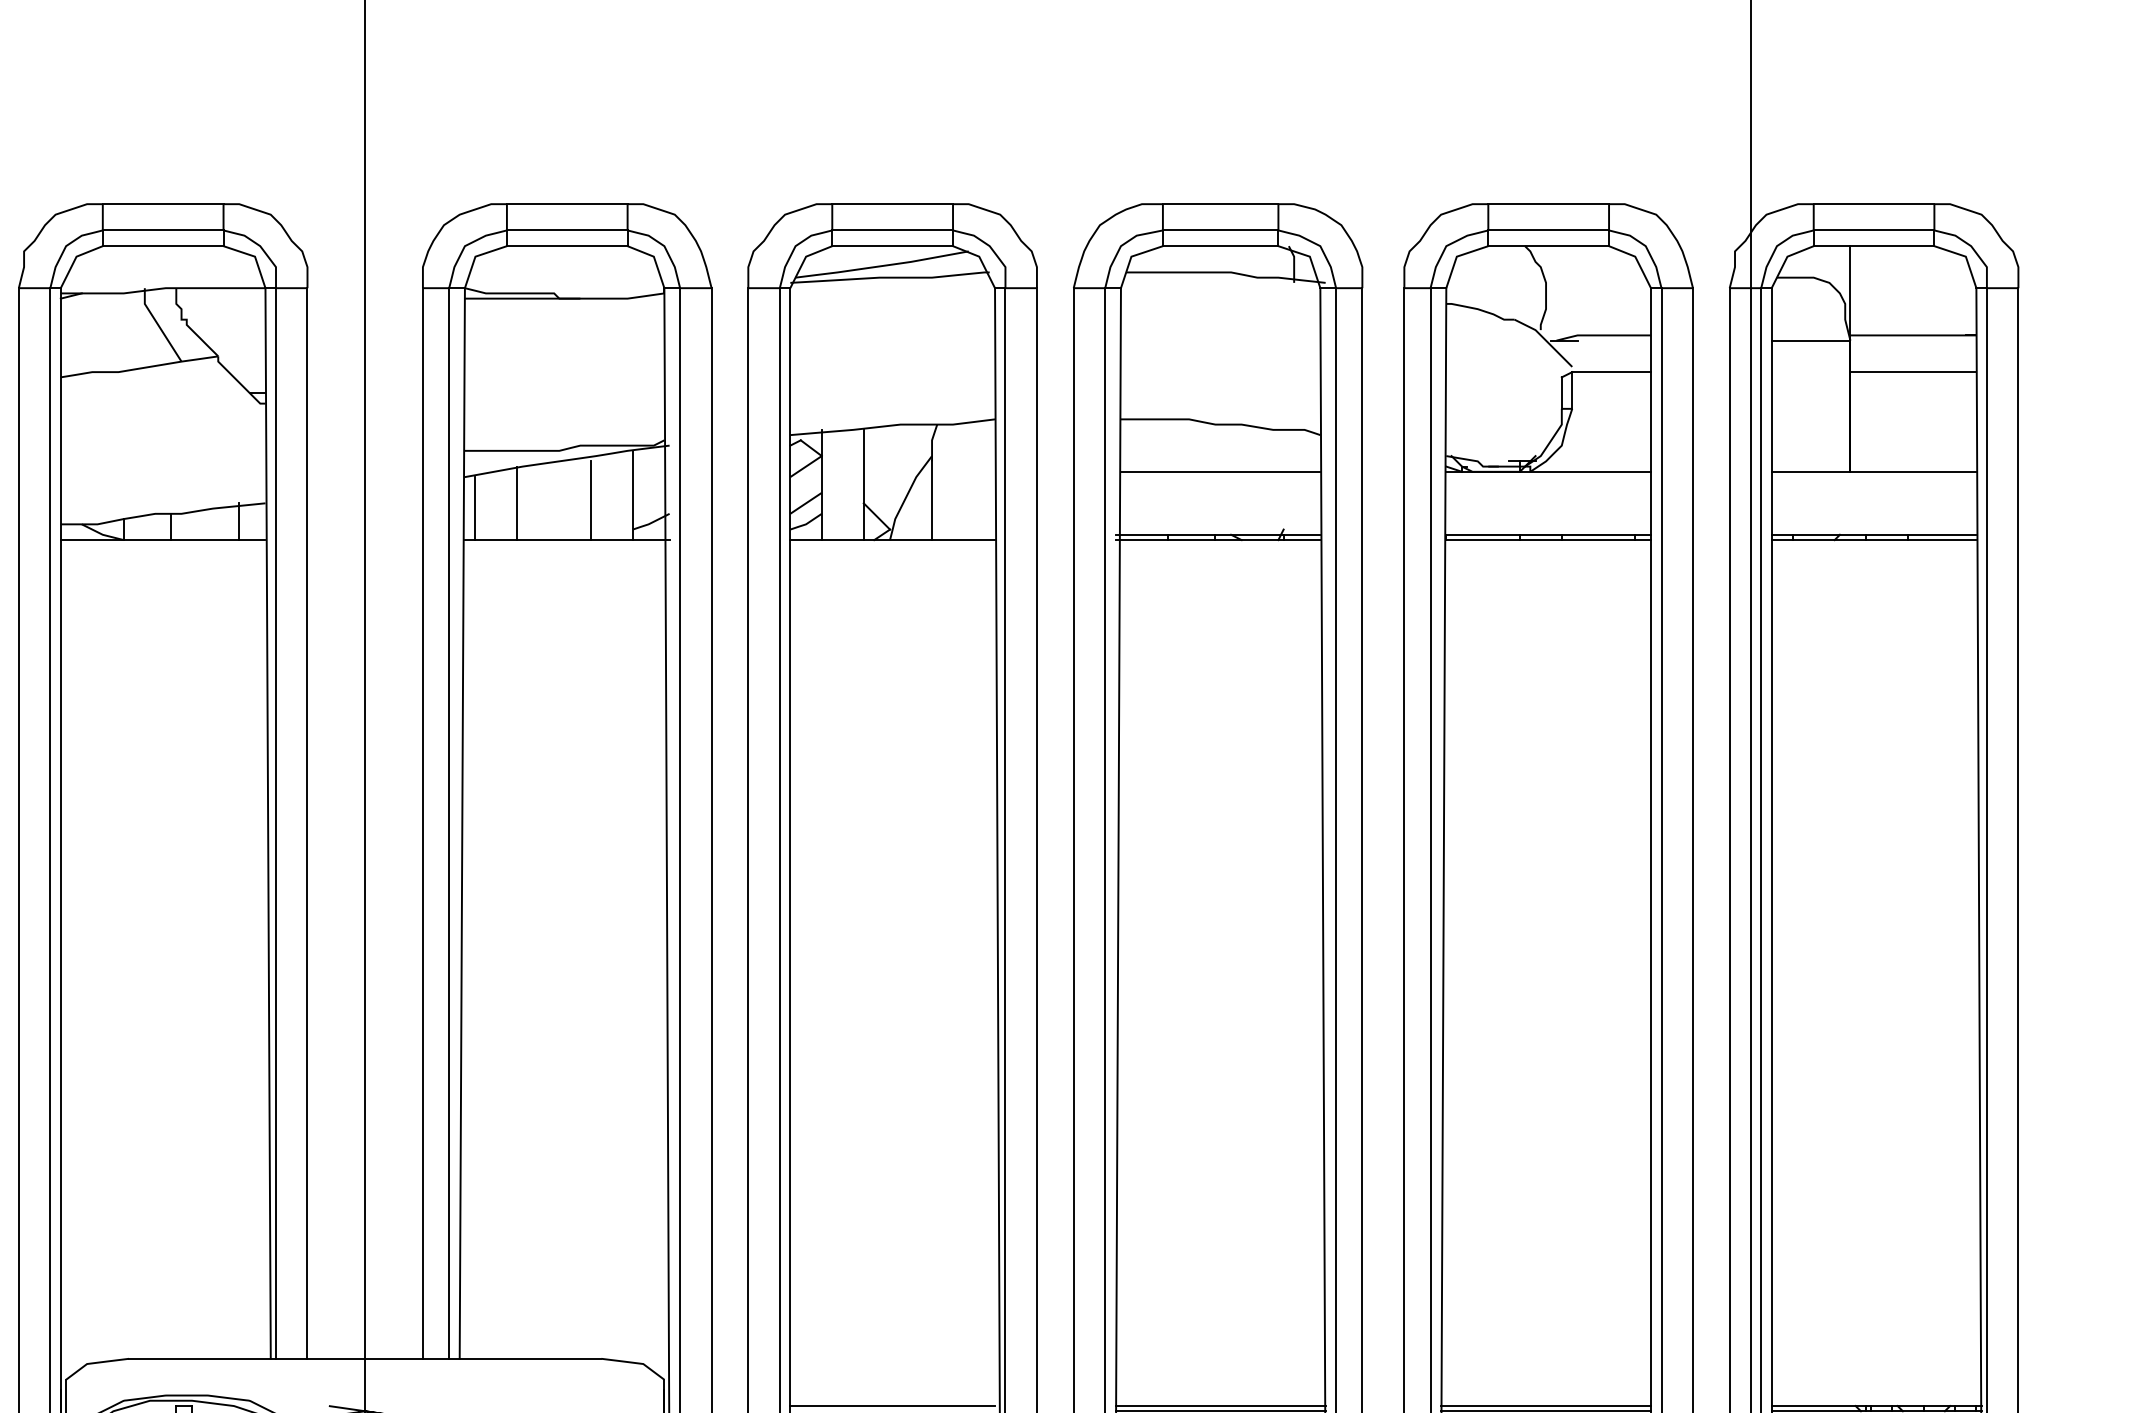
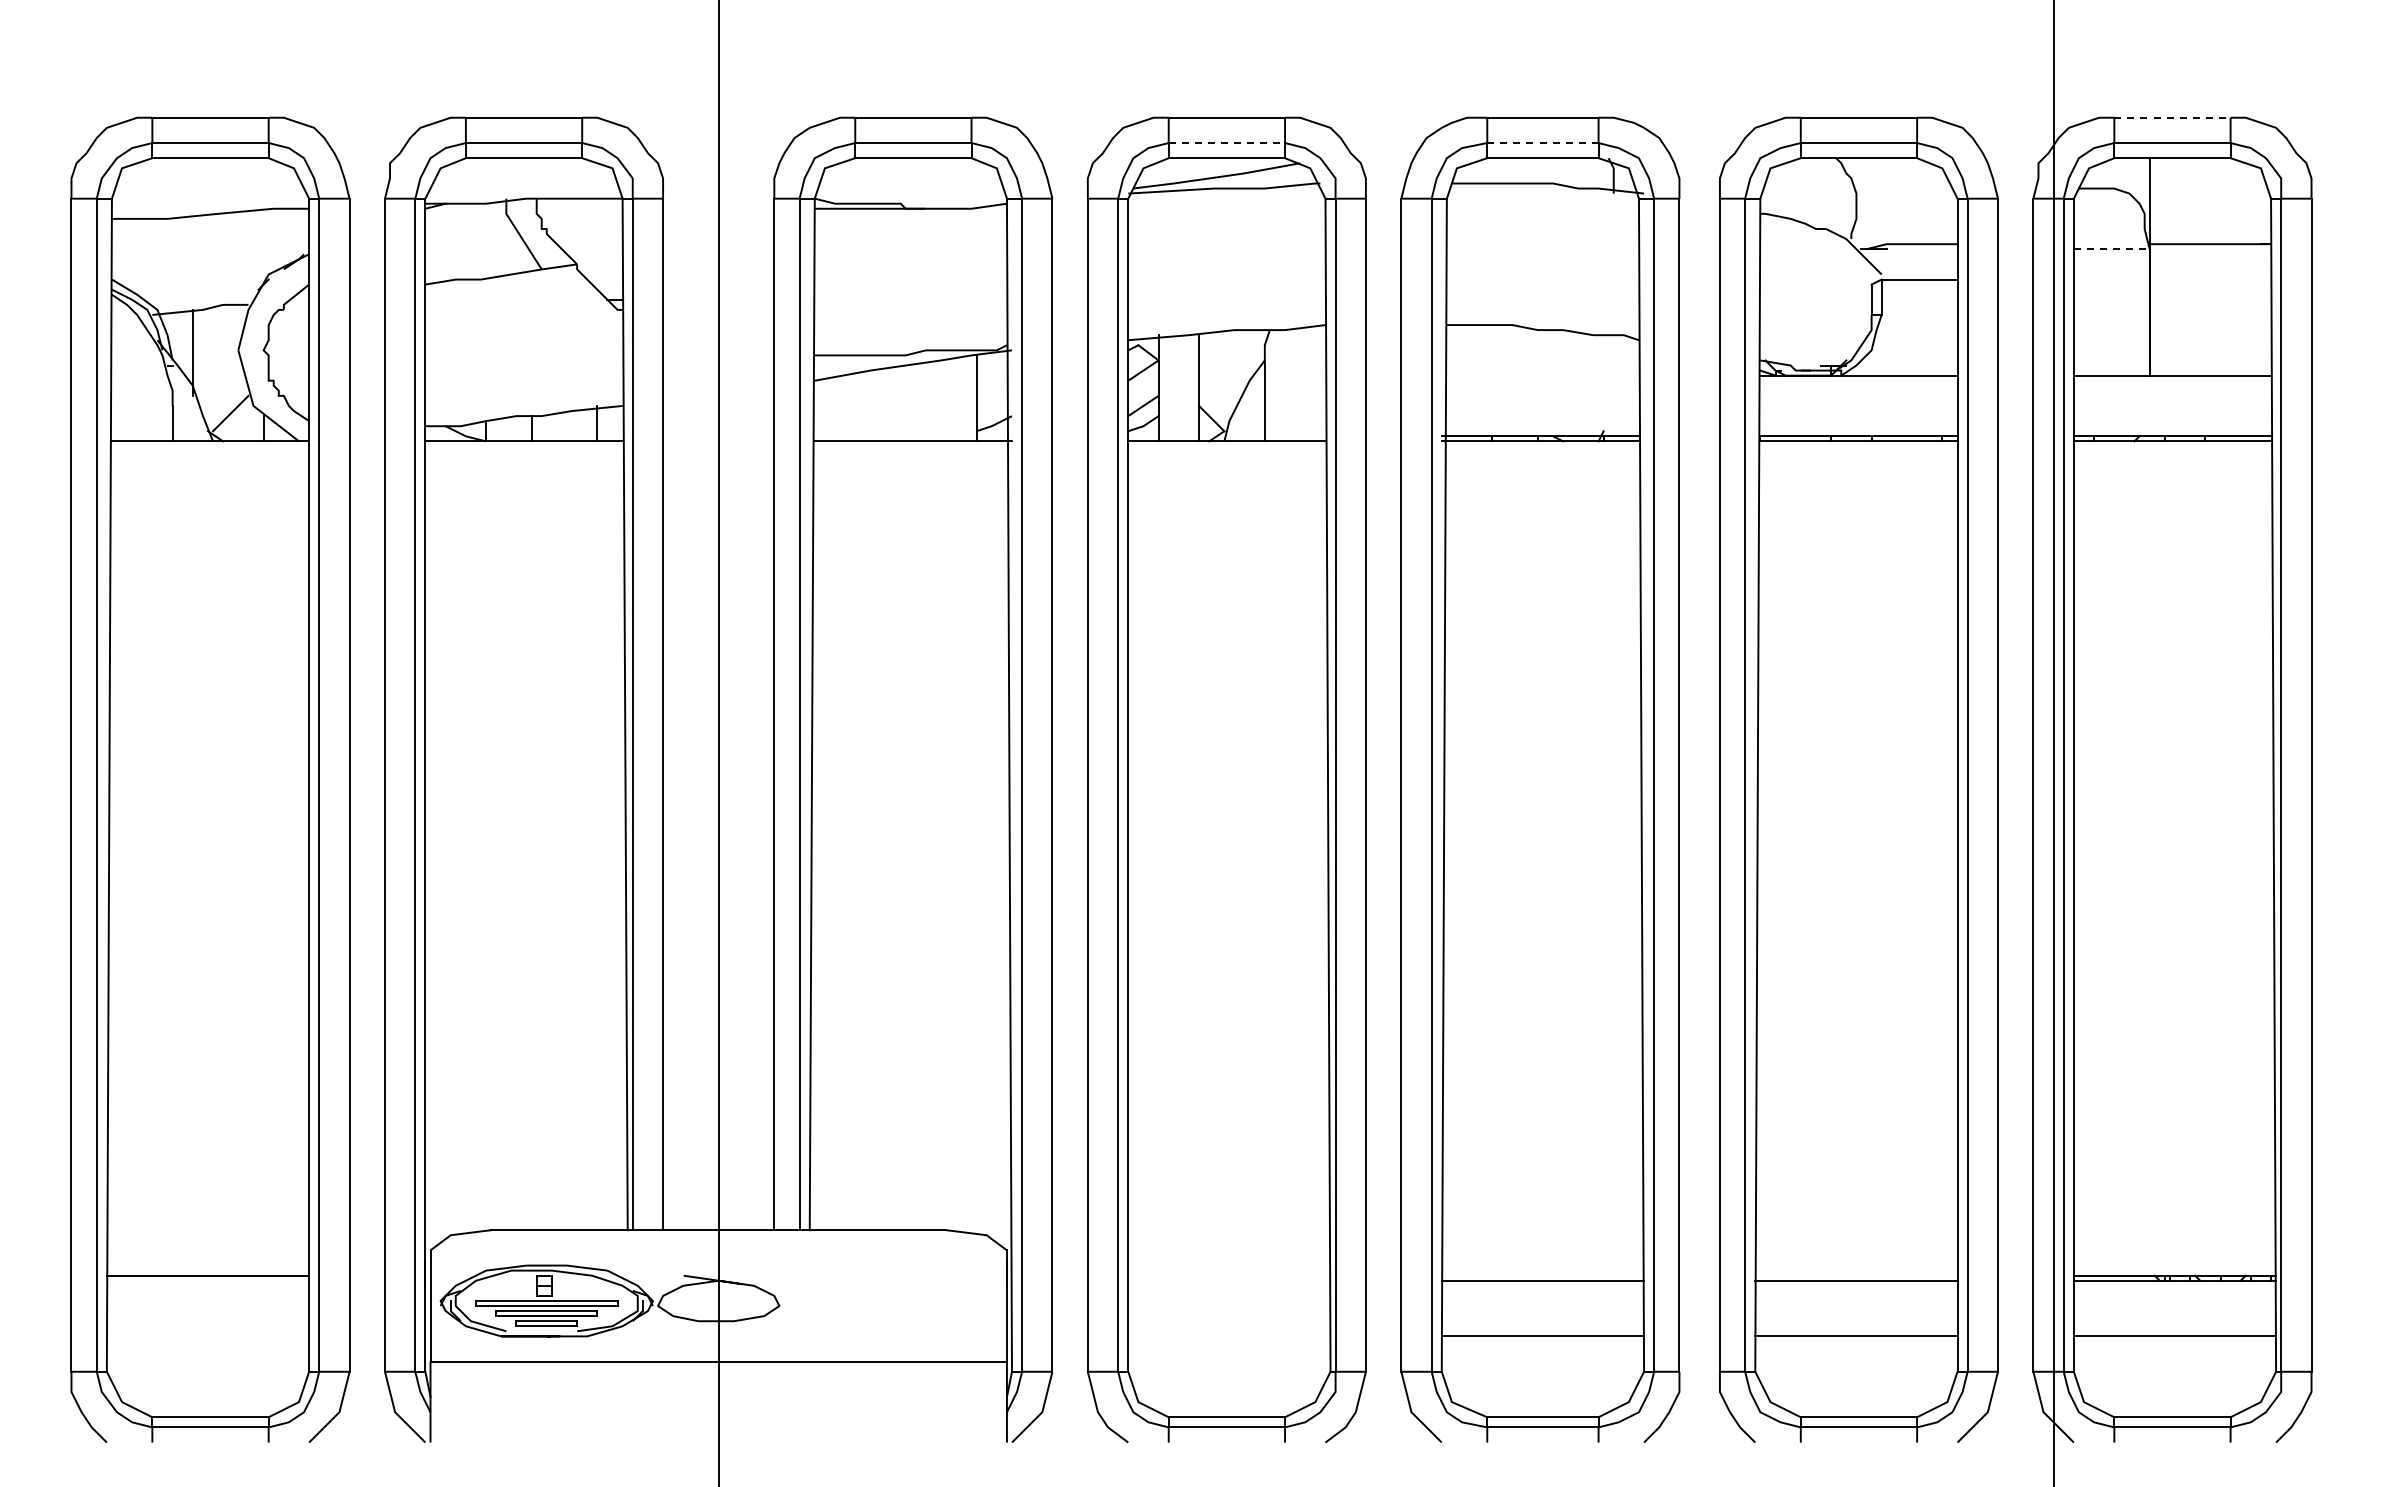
line: (1874, 203) -> (2172, 117), solid -> dashed
line: (893, 230) -> (1227, 143), solid -> dashed
line: (1220, 230) -> (1542, 143), solid -> dashed
line: (1810, 340) -> (2111, 249), solid -> dashed
line: (1913, 372) -> (2210, 279), removed
line: (1220, 471) -> (1542, 375), removed
line: (591, 500) -> (936, 403), removed
line: (517, 502) -> (865, 405), removed
line: (475, 508) -> (824, 410), removed
line: (892, 1405) -> (1226, 1275), removed
line: (1220, 1405) -> (1542, 1275), removed
line: (1546, 1405) -> (1856, 1275), removed

